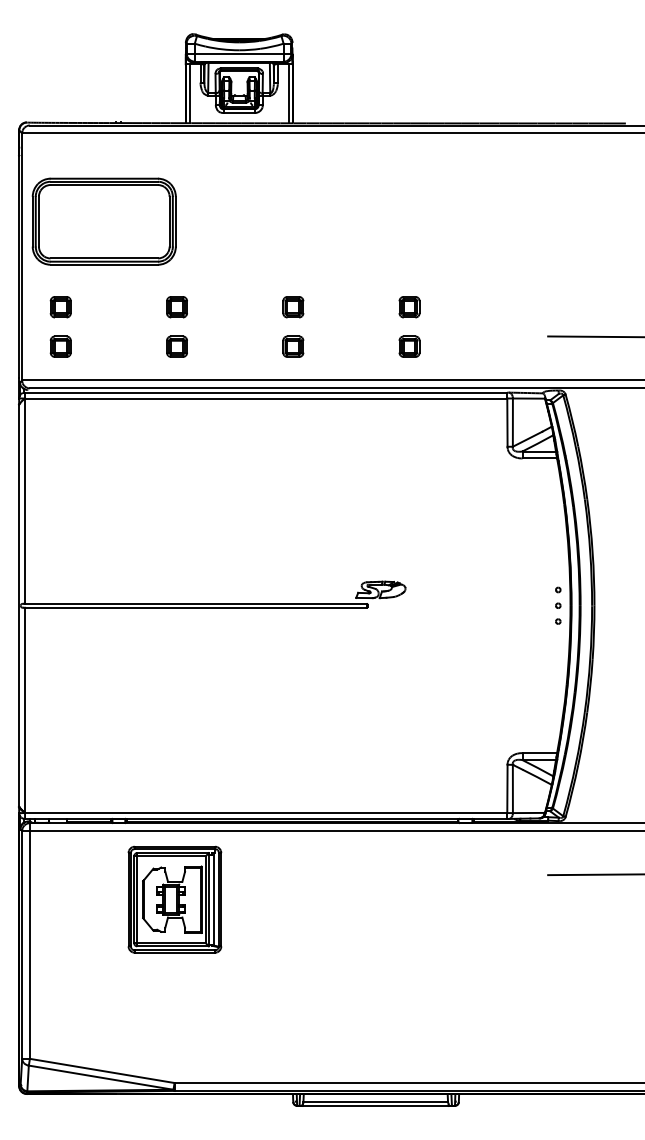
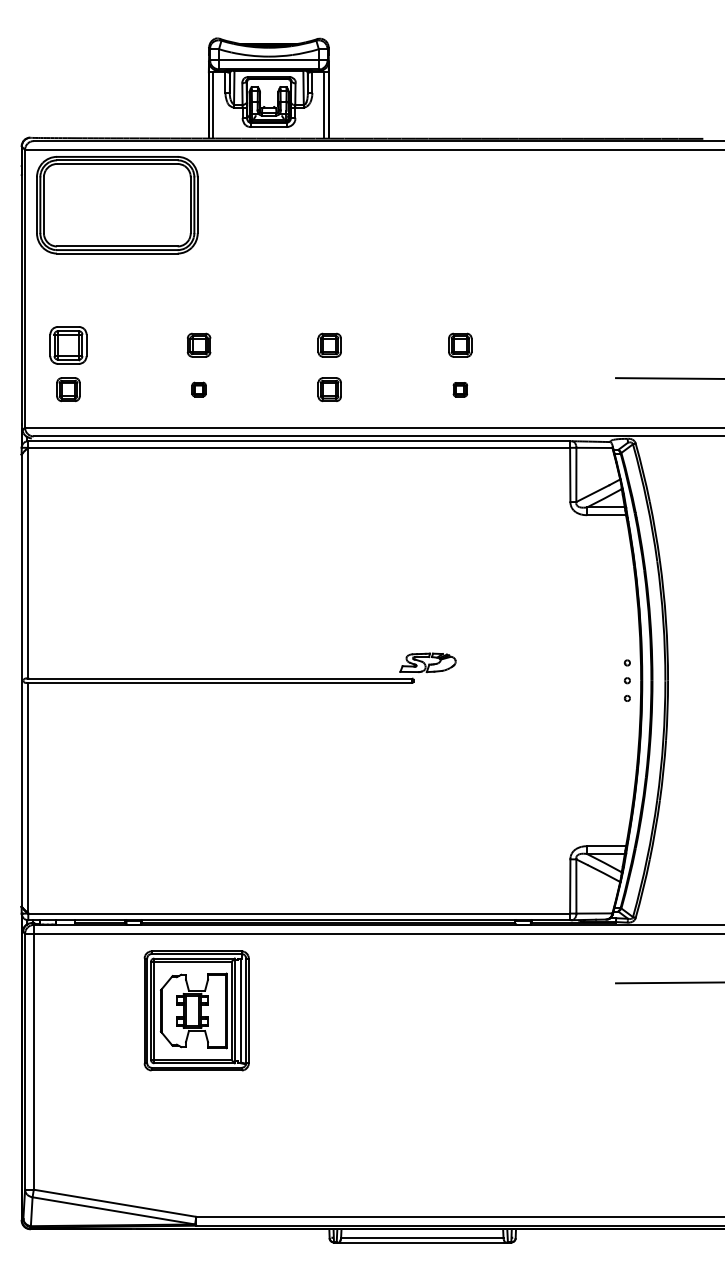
part: (104, 221) -> (117, 205), moved
part: (60, 306) -> (68, 344), size x1.6
part: (176, 346) -> (198, 389), size x0.6
part: (409, 346) -> (460, 389), size x0.6

